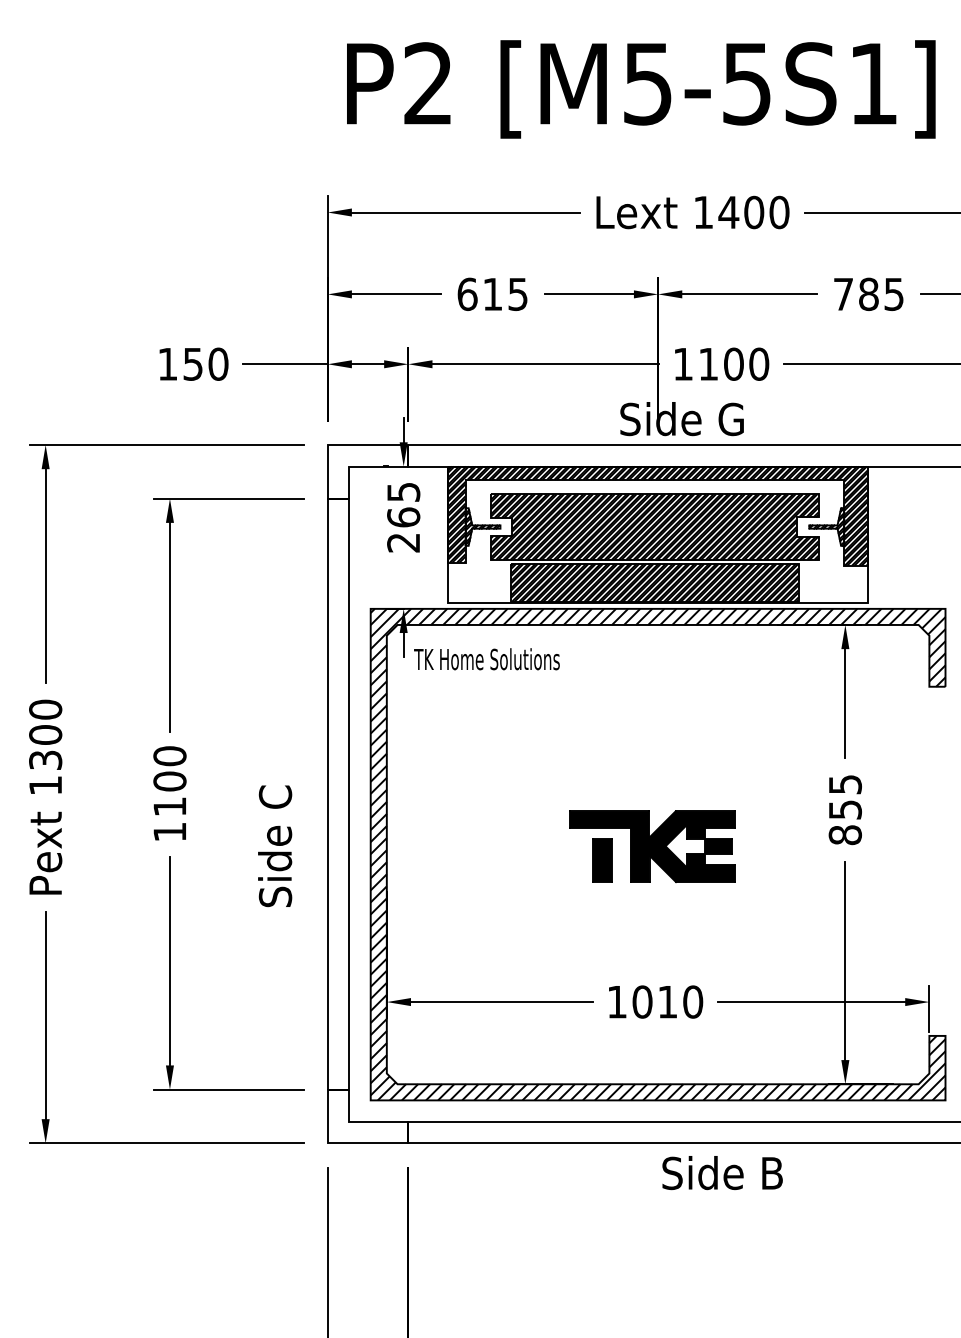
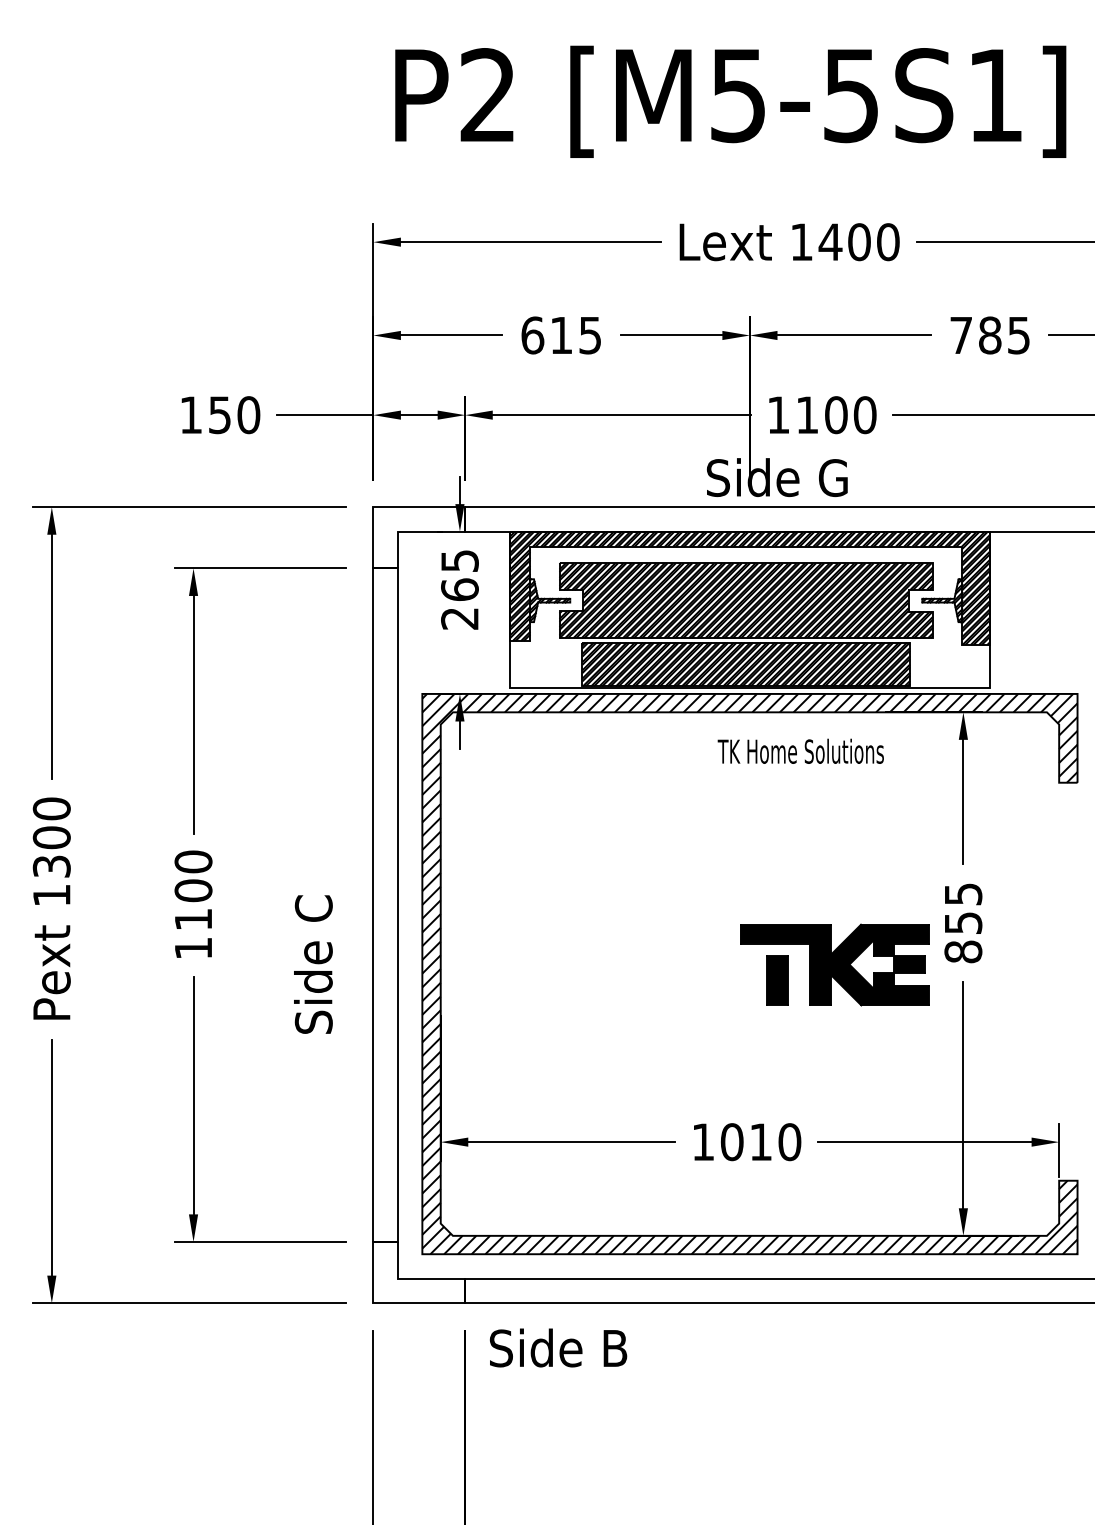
text: (486, 658) -> (800, 750), moved
part: (652, 846) -> (834, 964), moved
text: (722, 1172) -> (558, 1347), moved

